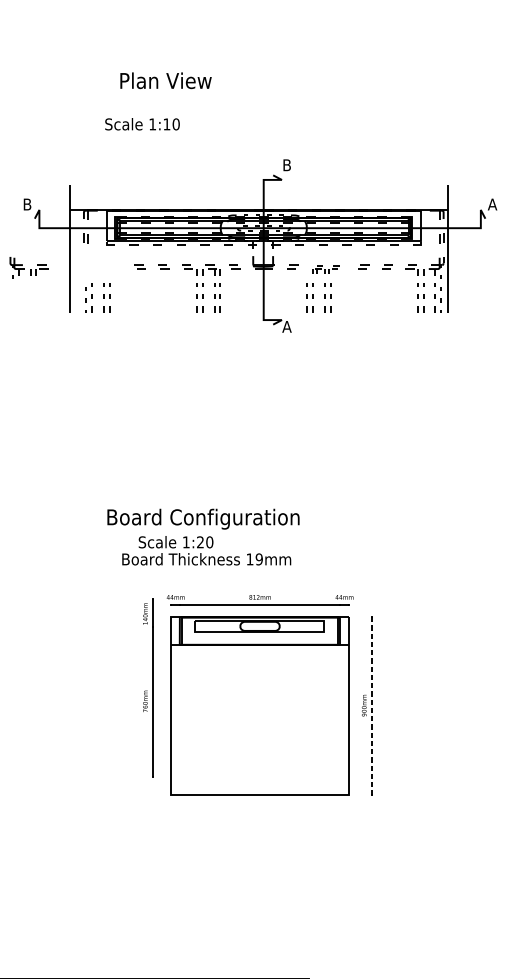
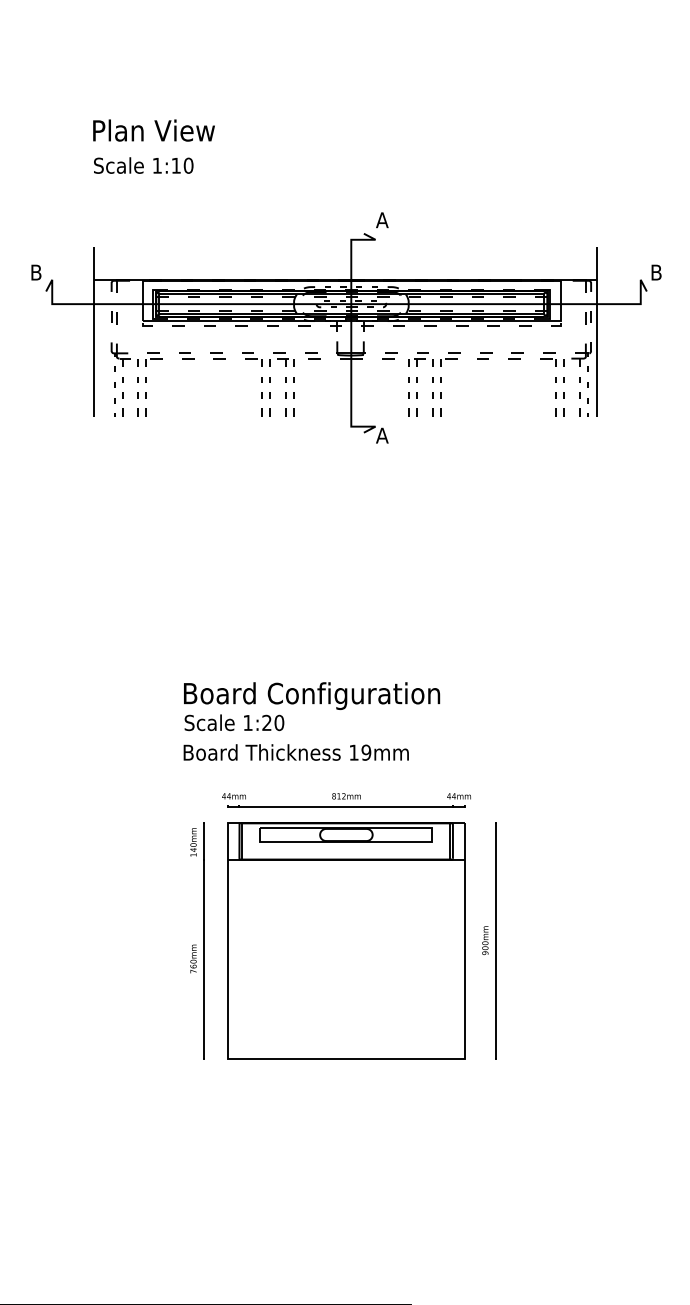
text: (165, 80) -> (153, 130), moved
text: (142, 124) -> (143, 165), moved
text: (287, 165) -> (382, 220), B -> A
text: (492, 204) -> (656, 272), A -> B
part: (29, 267) -> (136, 356), moved
part: (326, 269) -> (434, 359), size x1.43
text: (203, 518) -> (312, 695), moved
text: (206, 559) -> (295, 752), moved
part: (148, 687) -> (197, 940), moved
line: (371, 706) -> (495, 941), dashed -> solid

